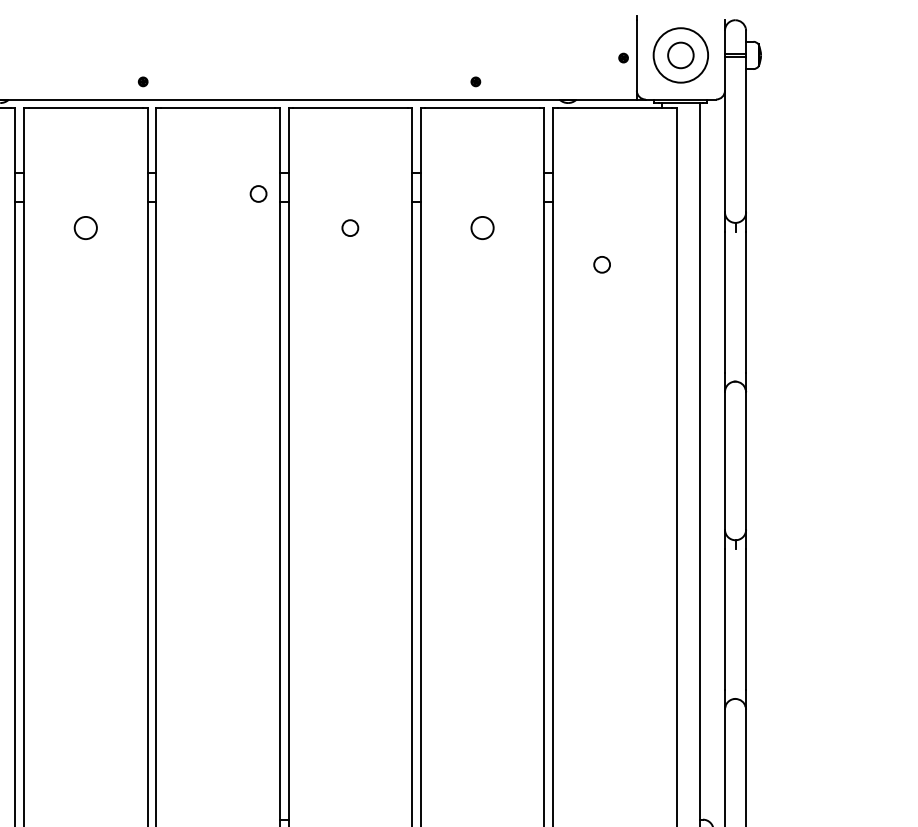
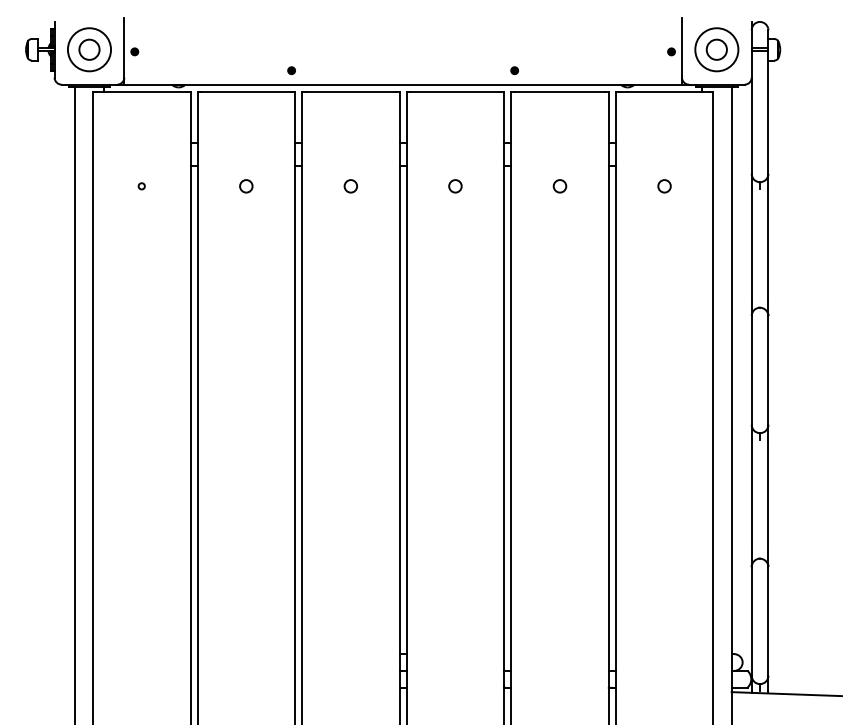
part: (475, 81) -> (514, 70), moved
circle: (258, 194) -> (350, 186), moved
circle: (86, 228) -> (246, 186), size x0.71
circle: (481, 228) -> (559, 186), size x0.71
circle: (602, 264) -> (664, 186), moved

